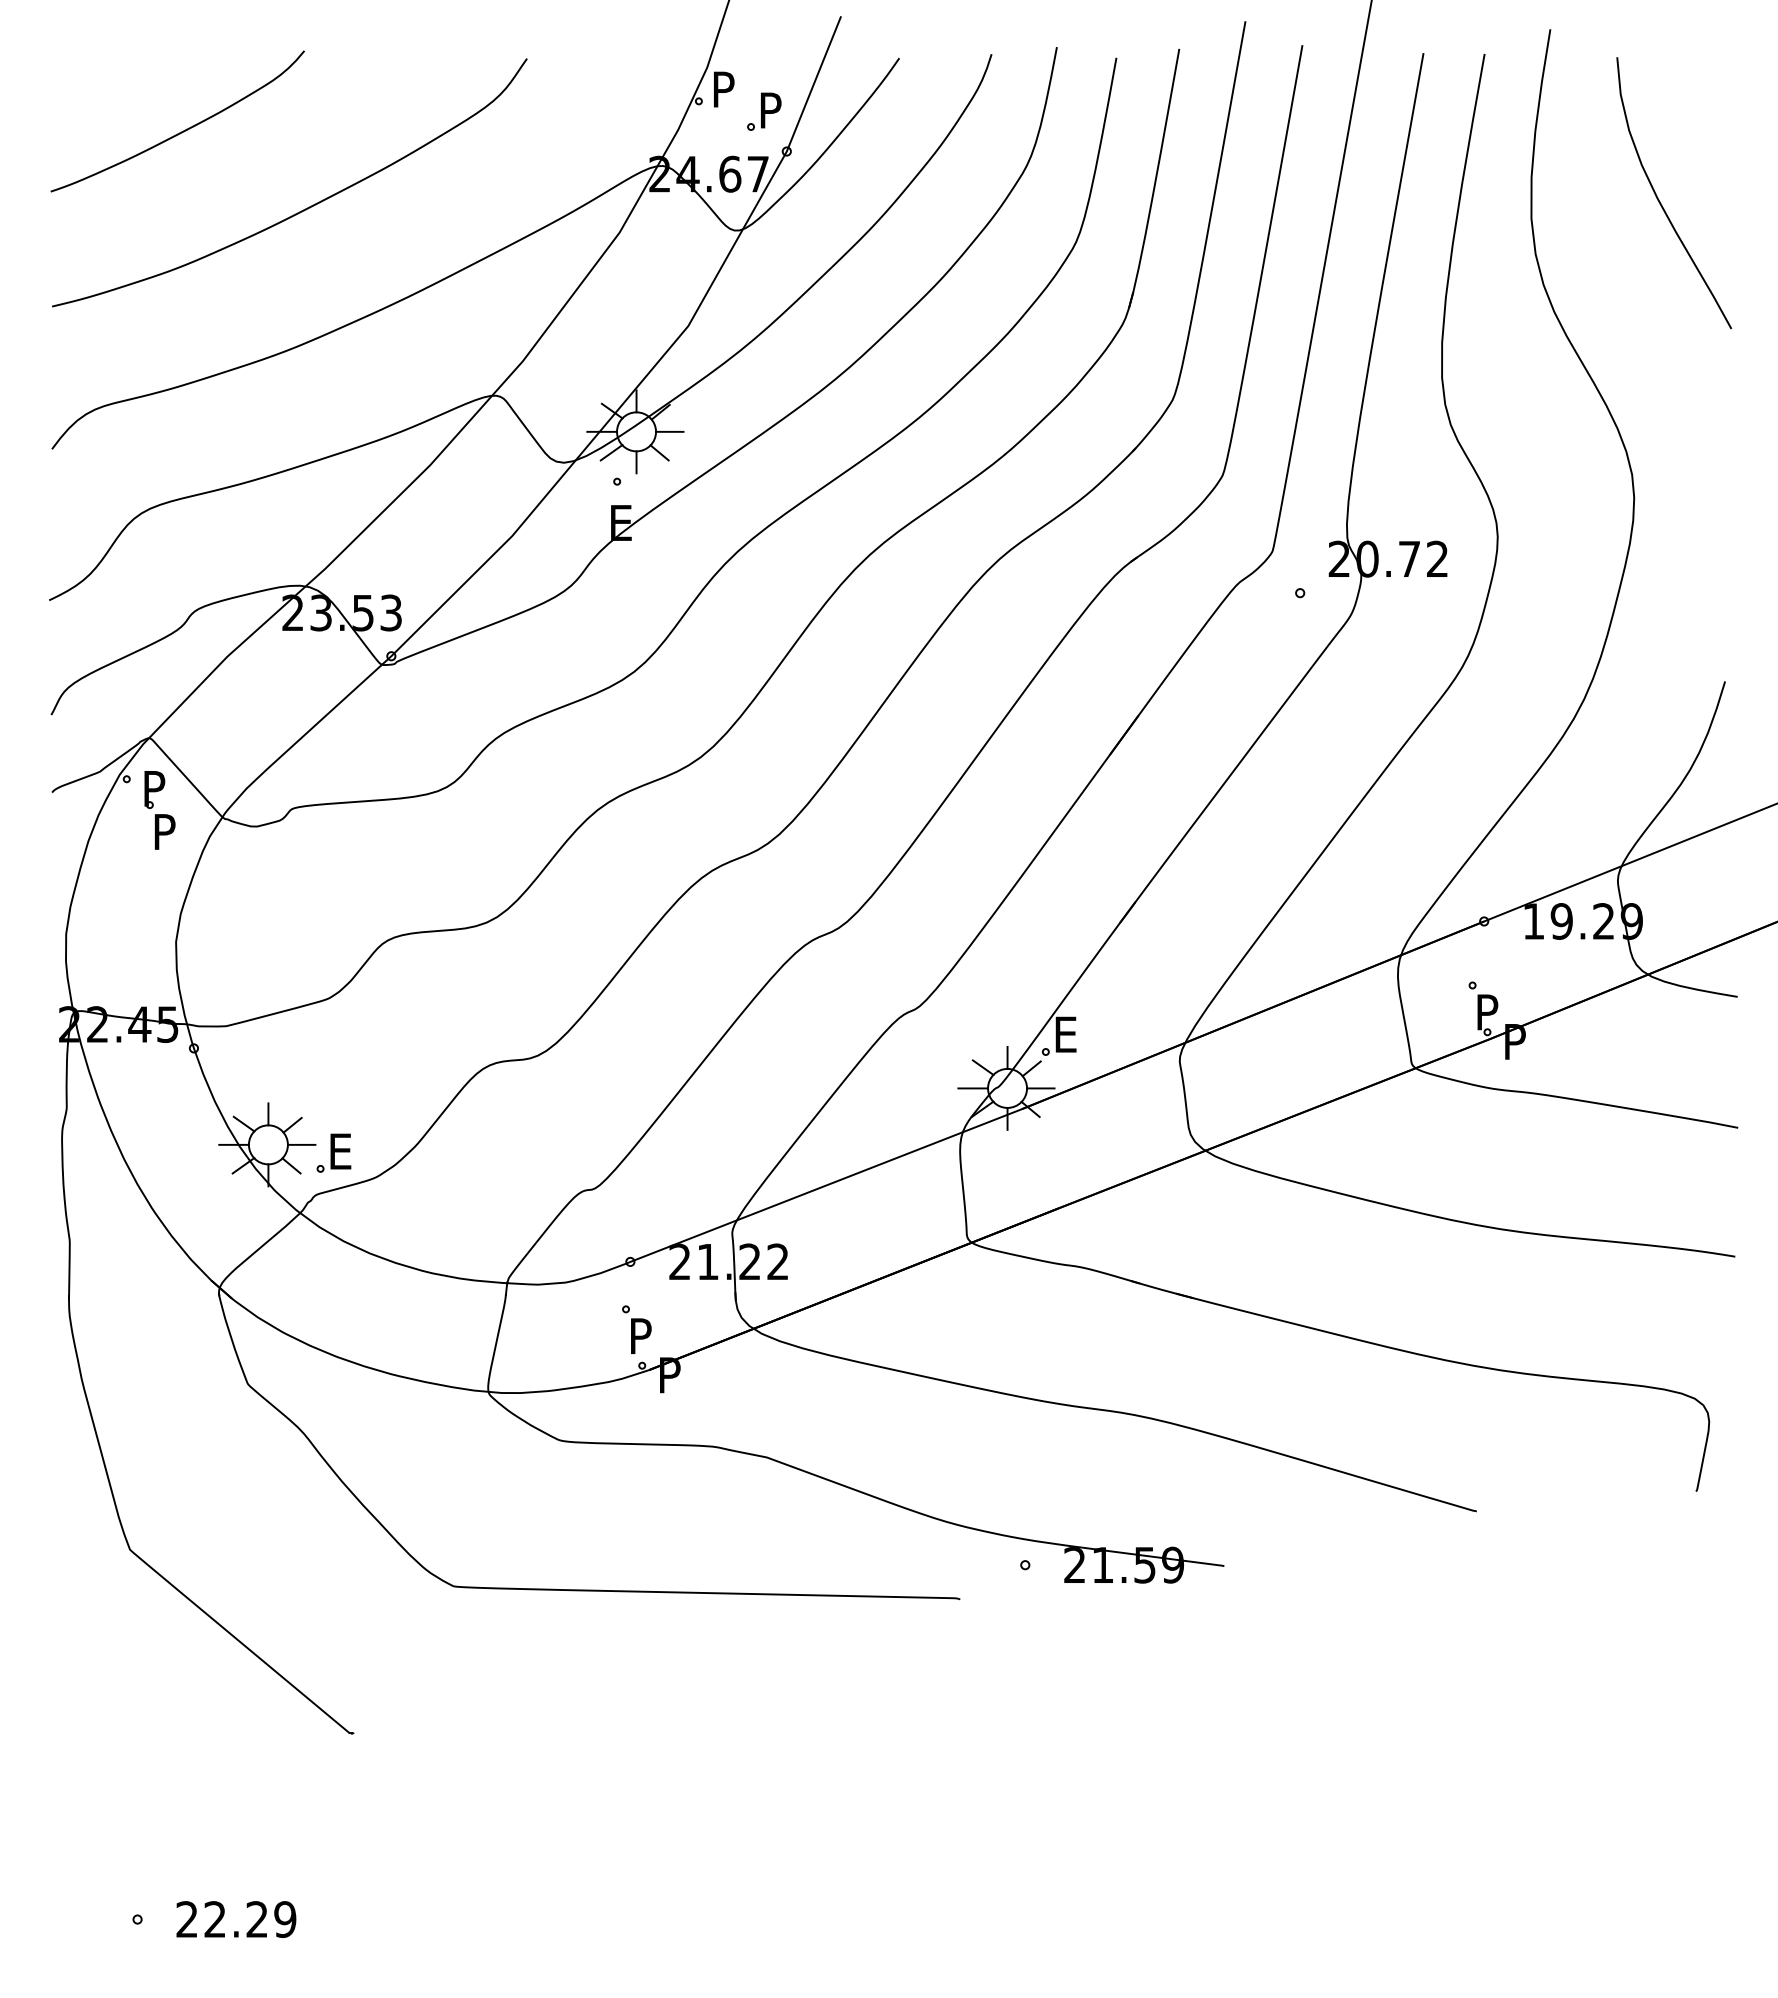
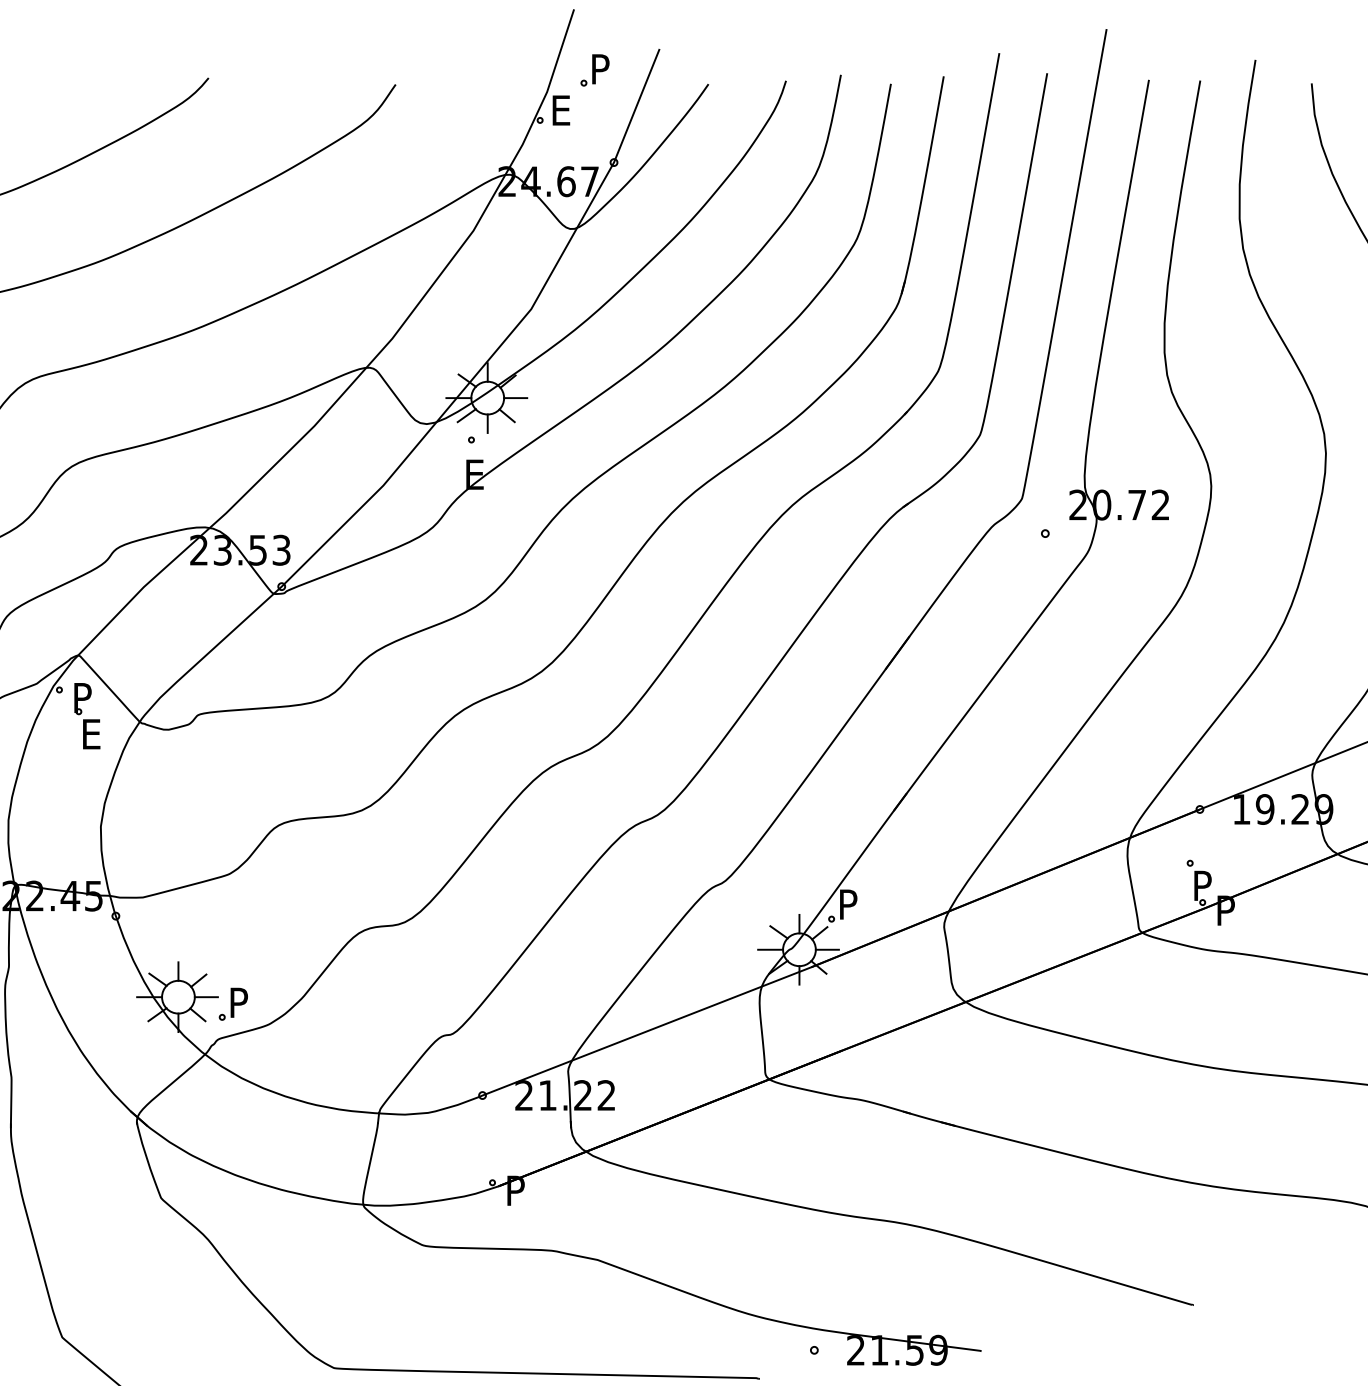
text: (726, 89) -> (563, 110), P -> E
part: (764, 111) -> (595, 70), moved
text: (167, 831) -> (93, 733), P -> E
text: (1068, 1034) -> (850, 904), E -> P
text: (343, 1151) -> (241, 1002), E -> P
part: (636, 1329) -> (487, 1152), removed

